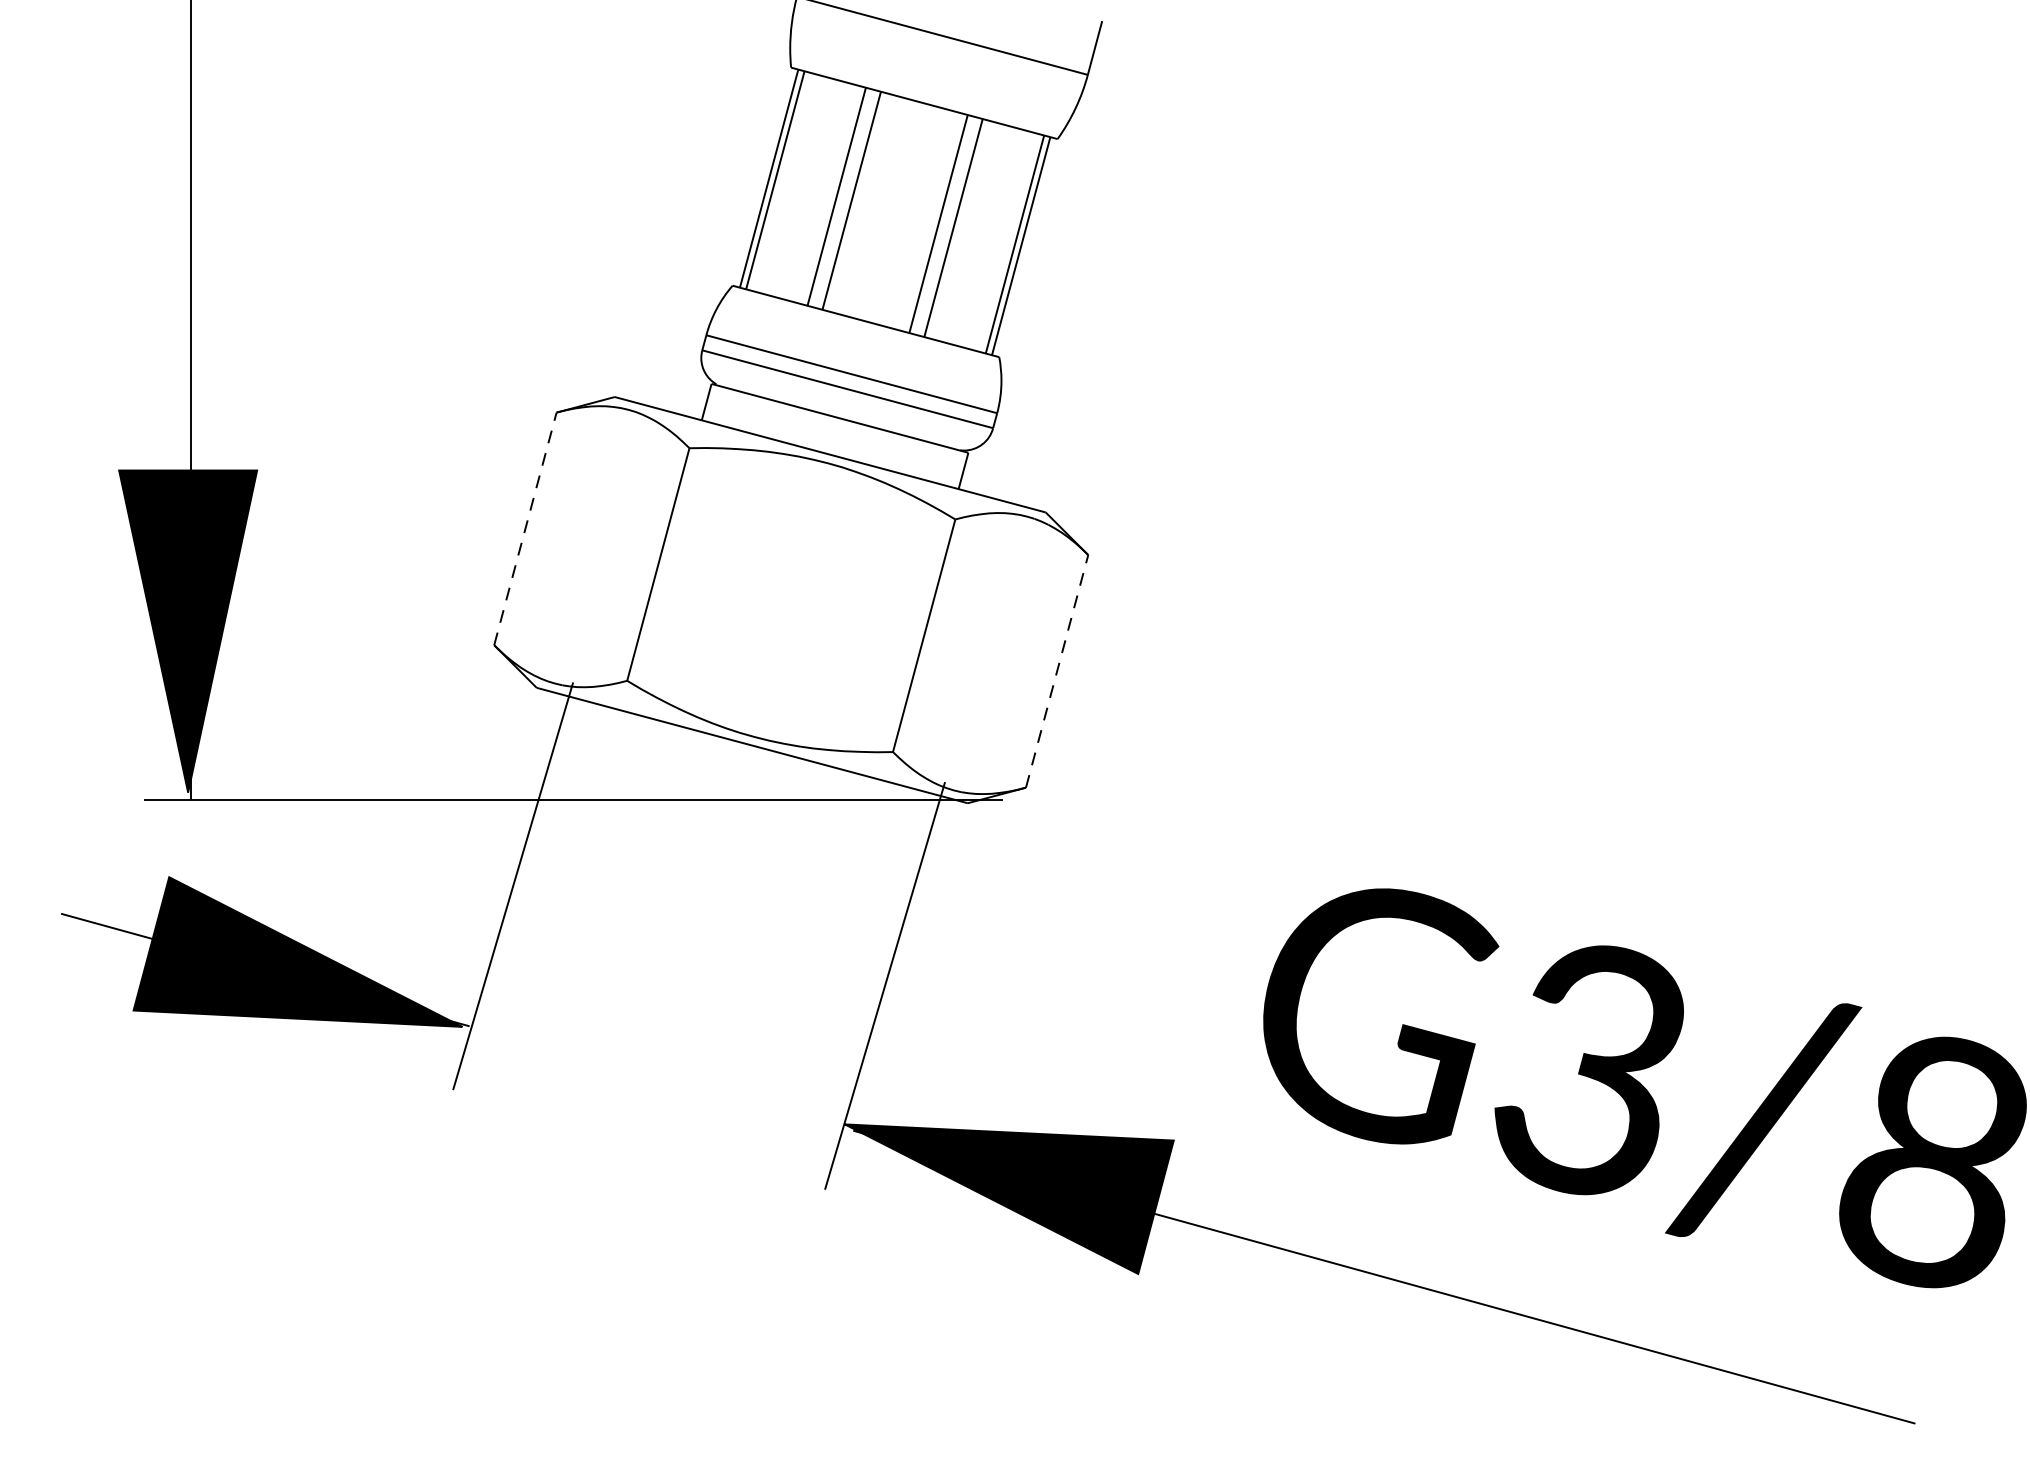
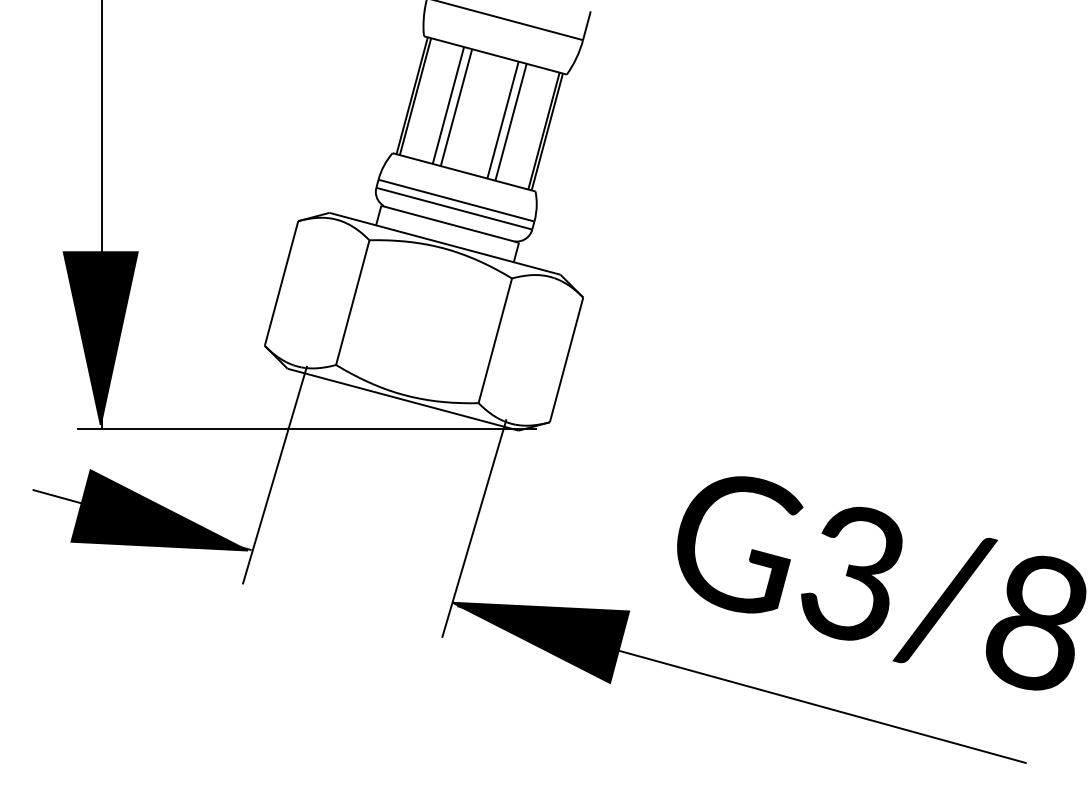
line: (525, 528) -> (281, 283), dashed -> solid
line: (1056, 670) -> (566, 359), dashed -> solid

